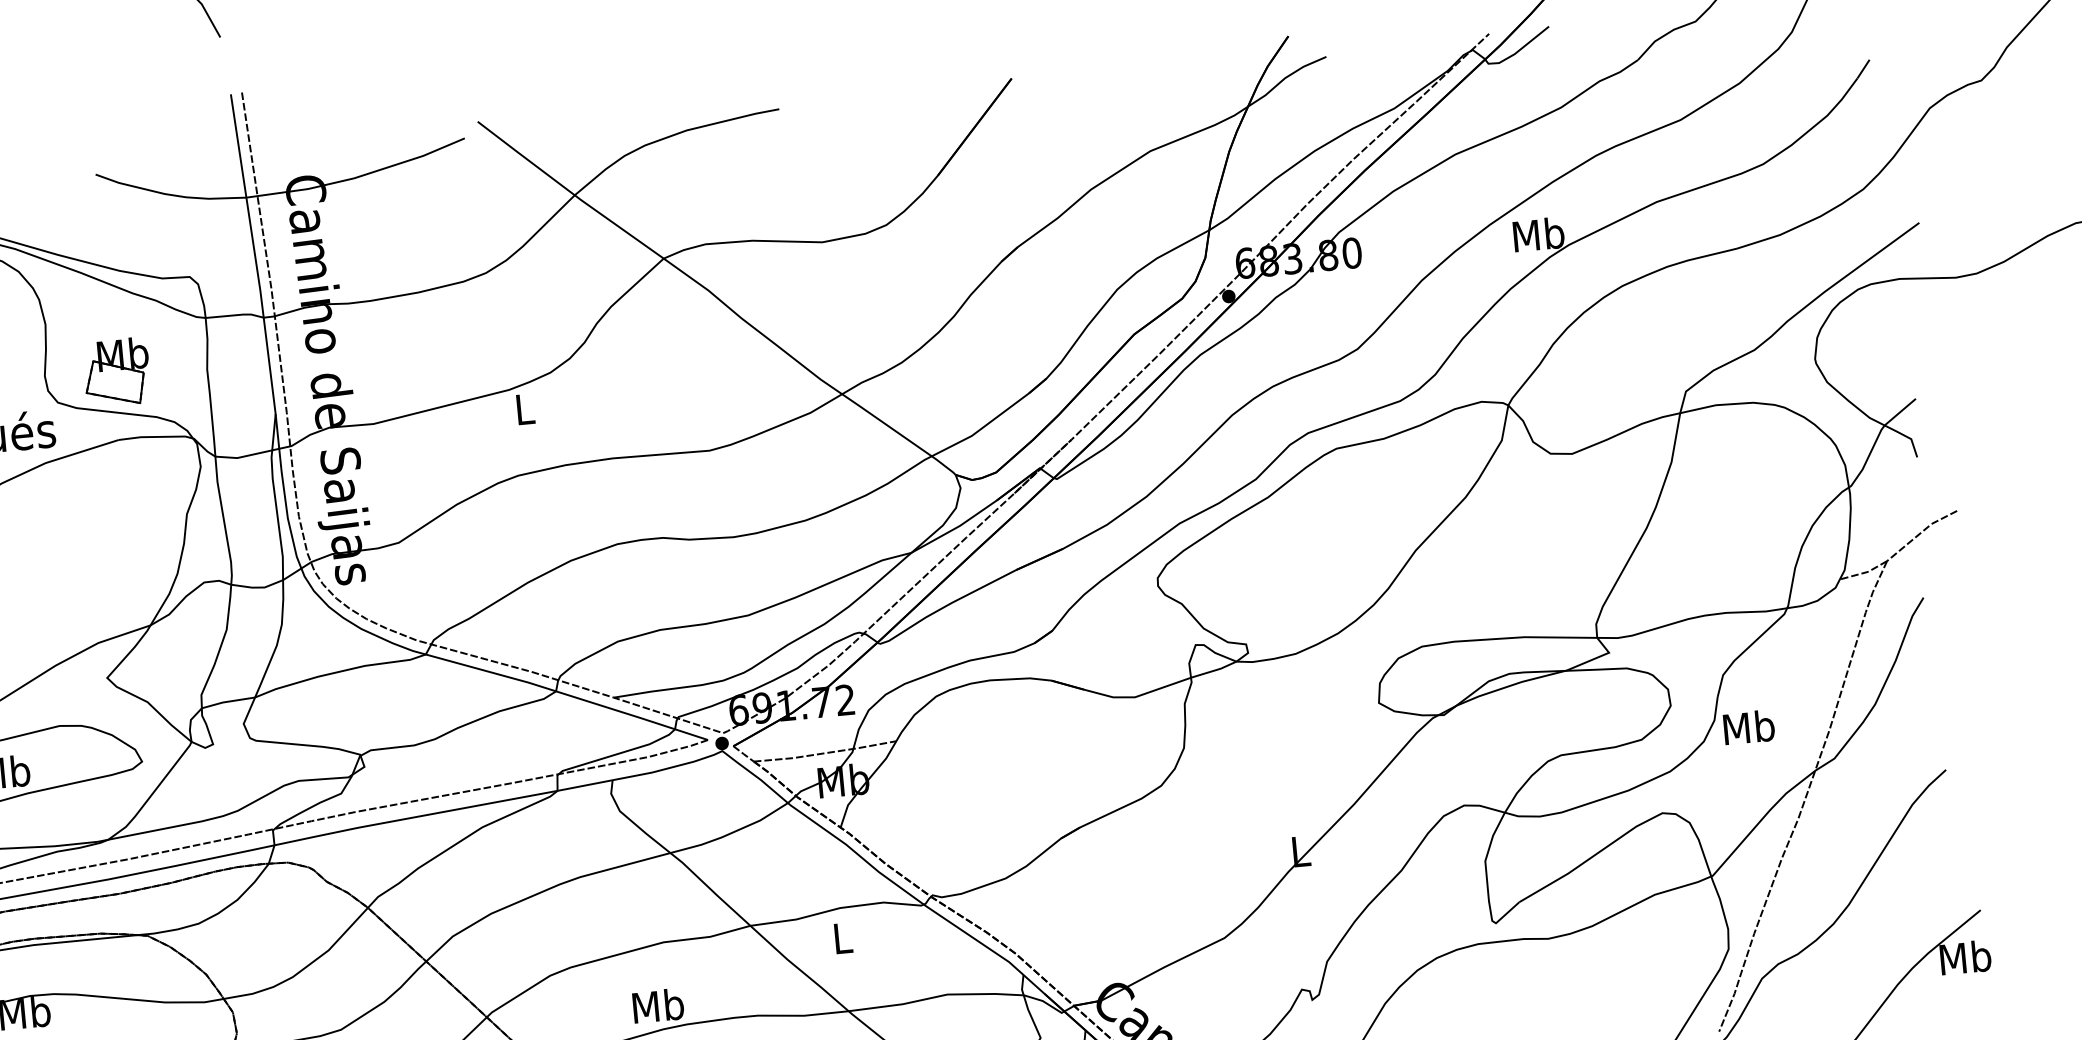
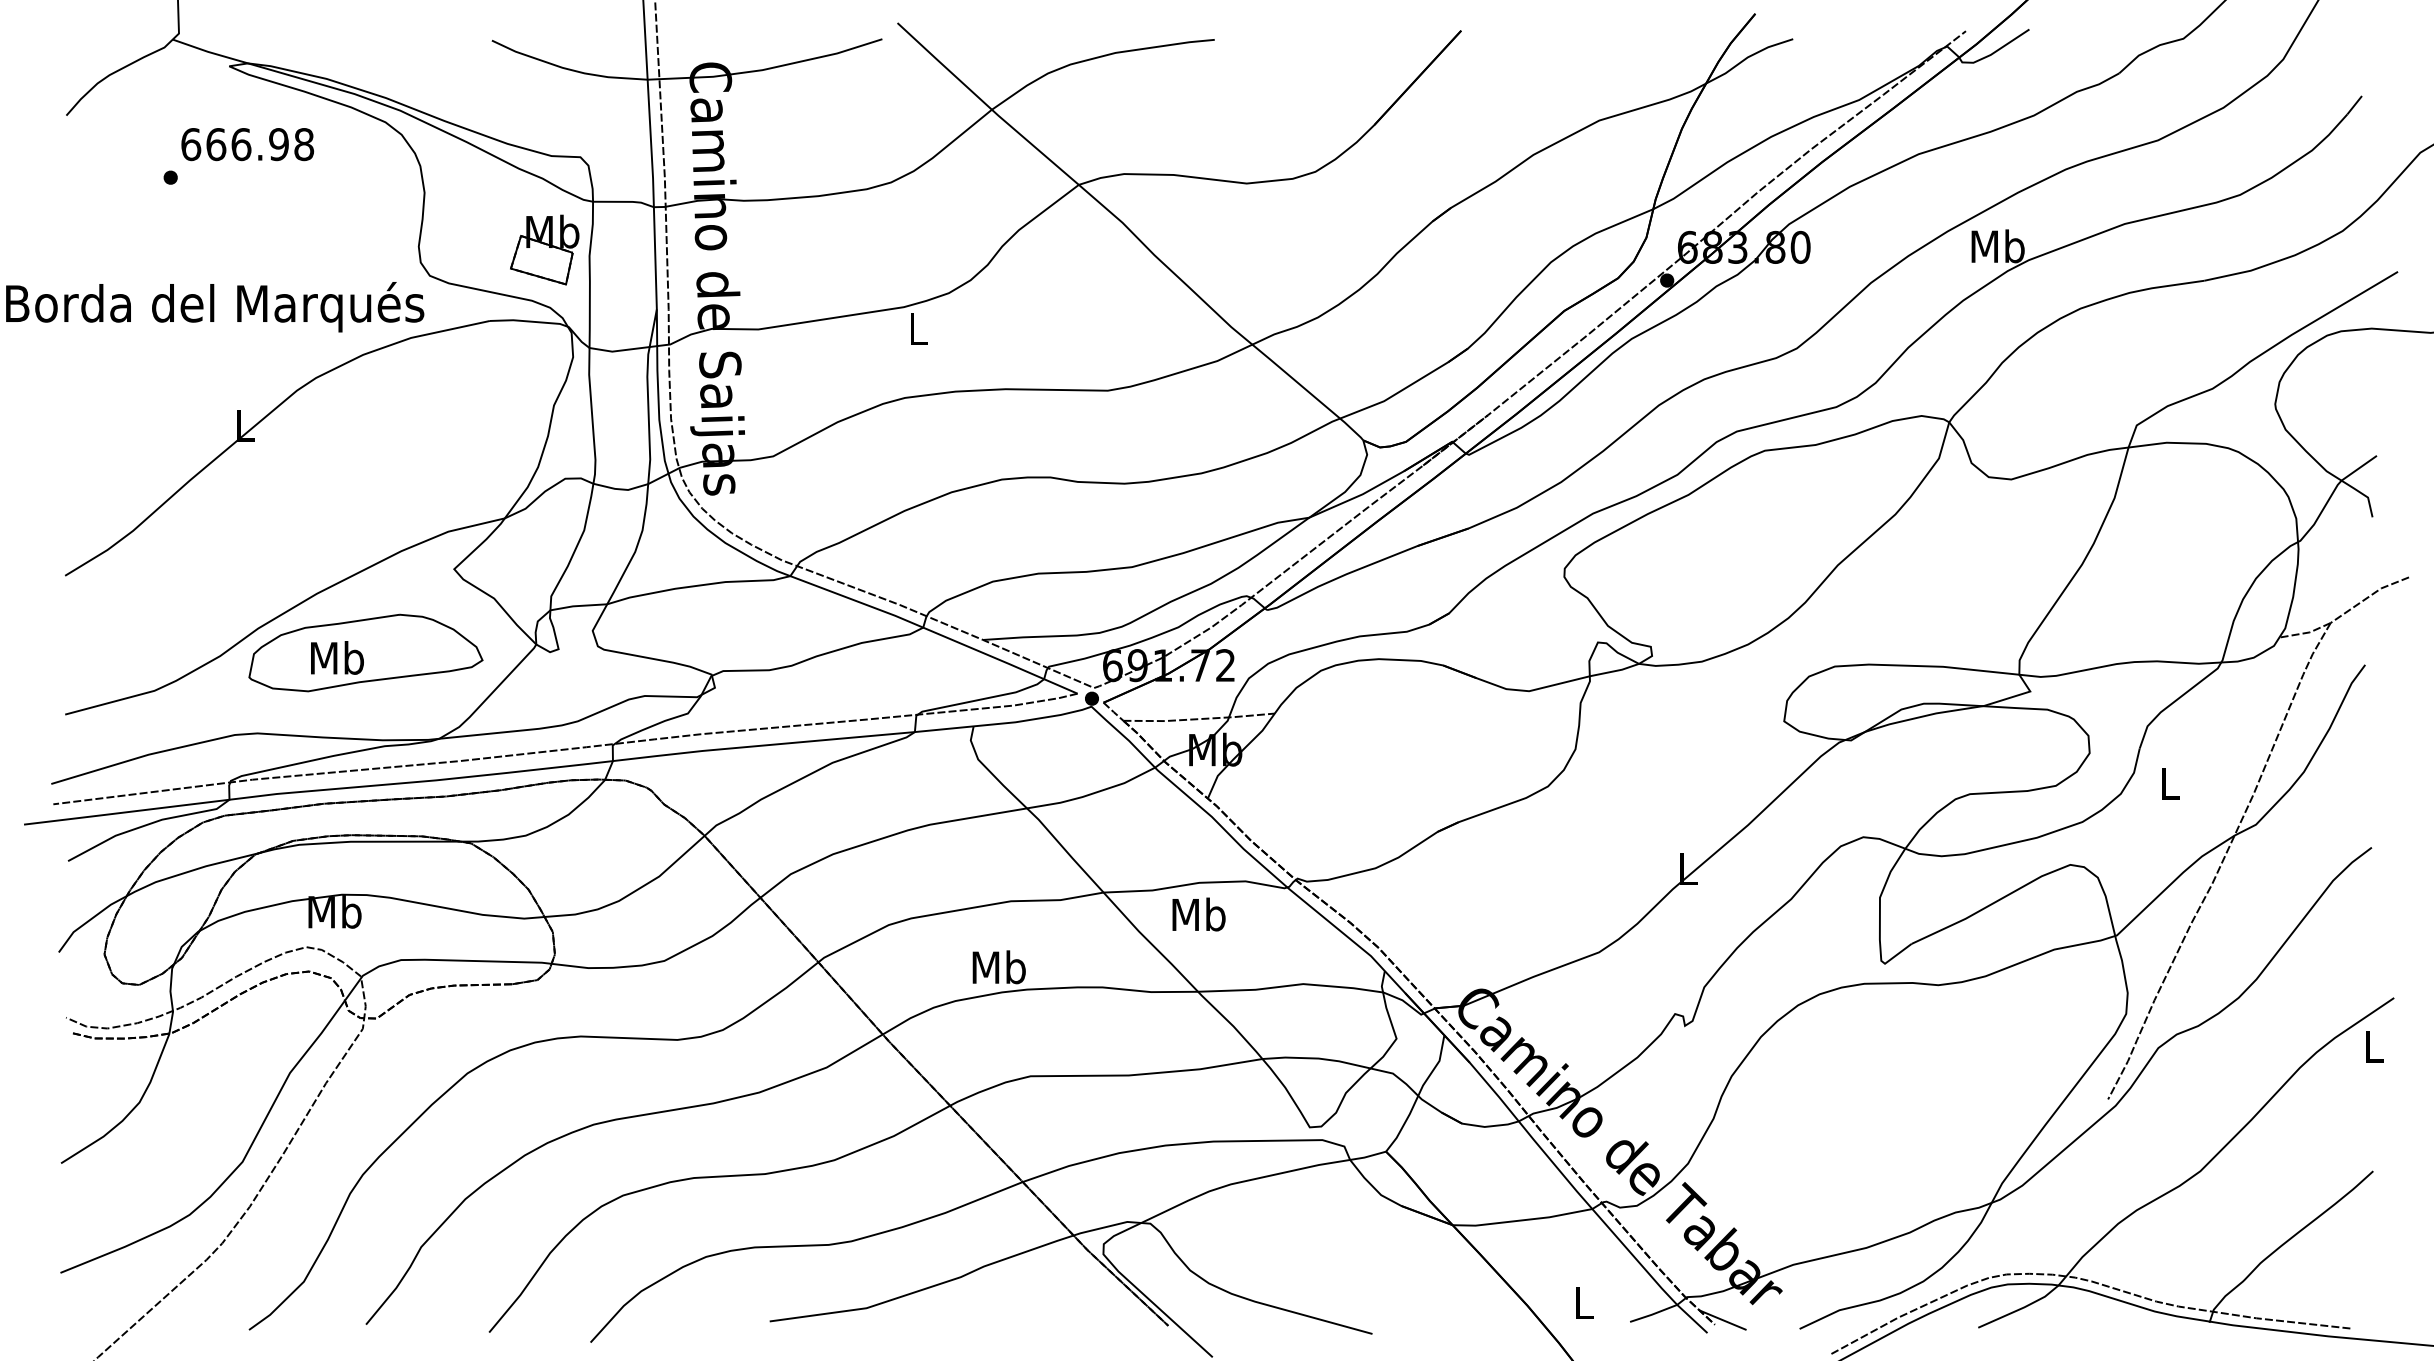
part: (116, 371) -> (544, 249), moved
text: (1748, 727) -> (2169, 783), Mb -> L
text: (842, 938) -> (1198, 914), L -> Mb
text: (1965, 957) -> (2373, 1046), Mb -> L

